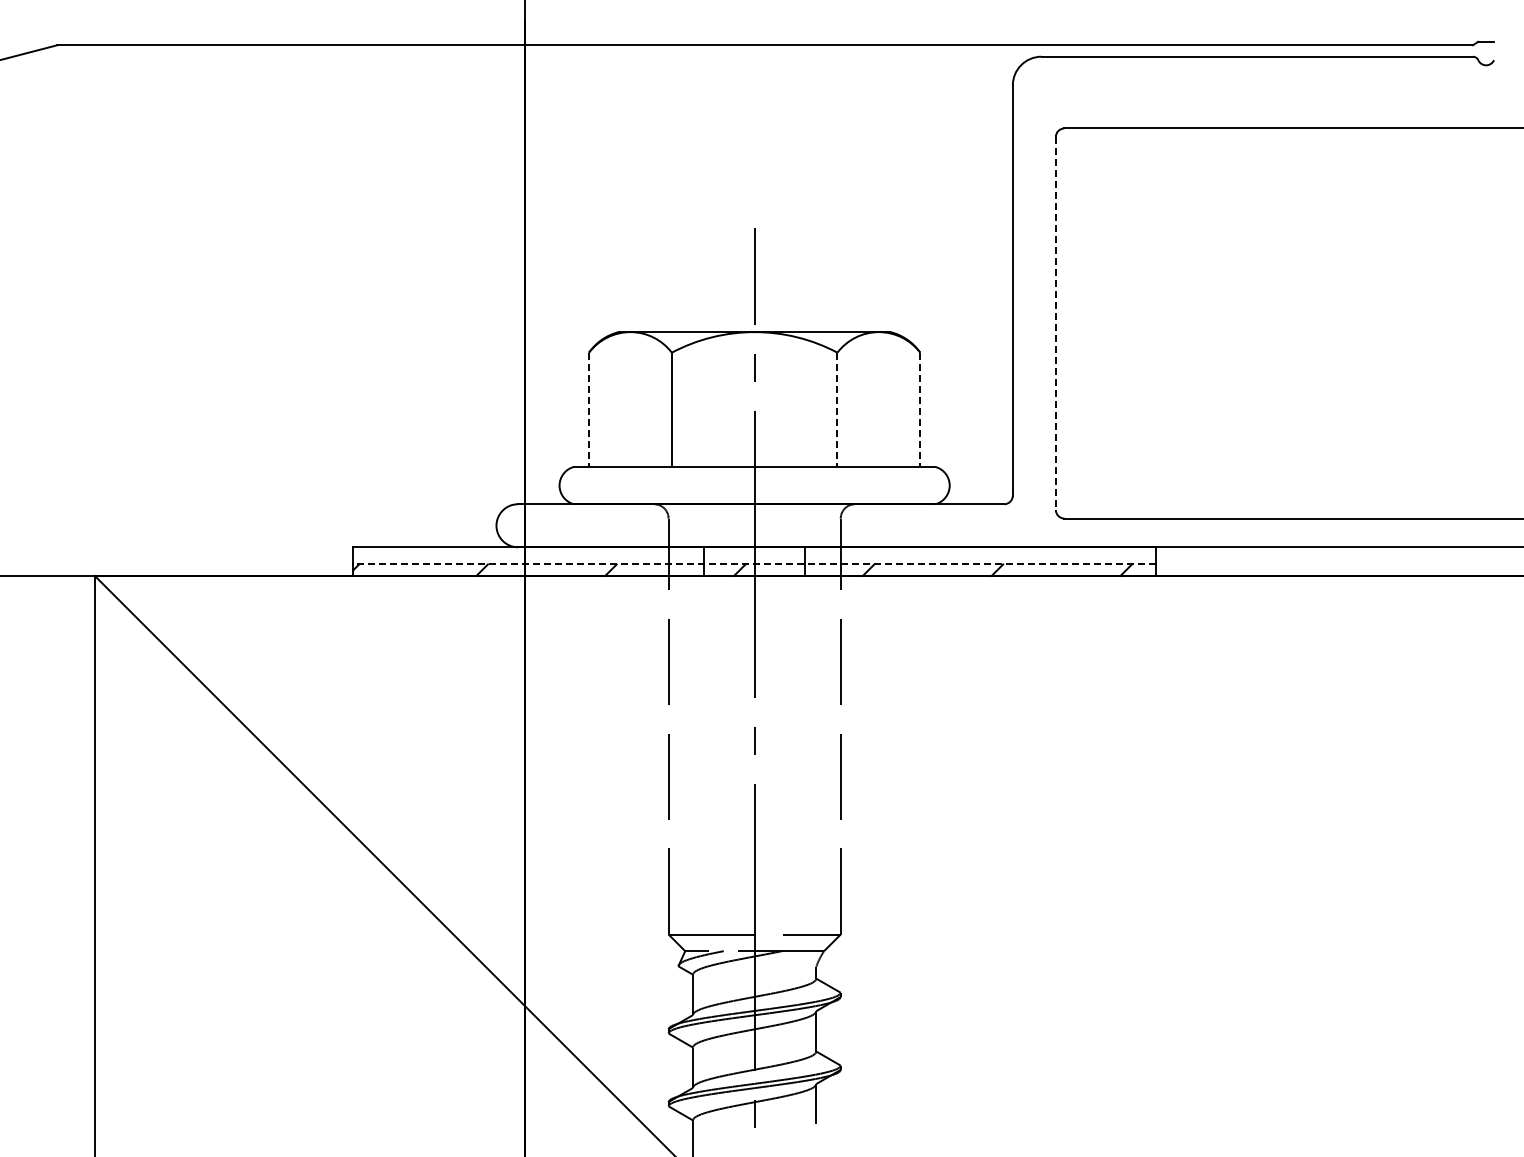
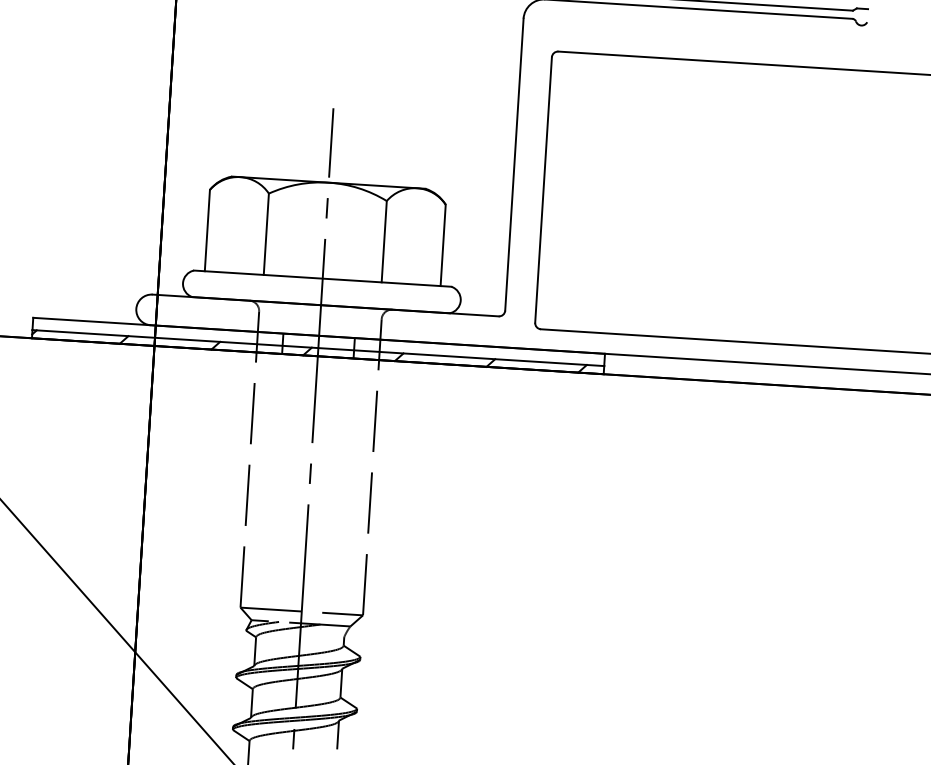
line: (1055, 324) -> (543, 190), dashed -> solid
line: (589, 410) -> (207, 231), dashed -> solid
line: (837, 410) -> (384, 242), dashed -> solid
line: (920, 410) -> (443, 245), dashed -> solid
line: (754, 564) -> (318, 348), dashed -> solid

